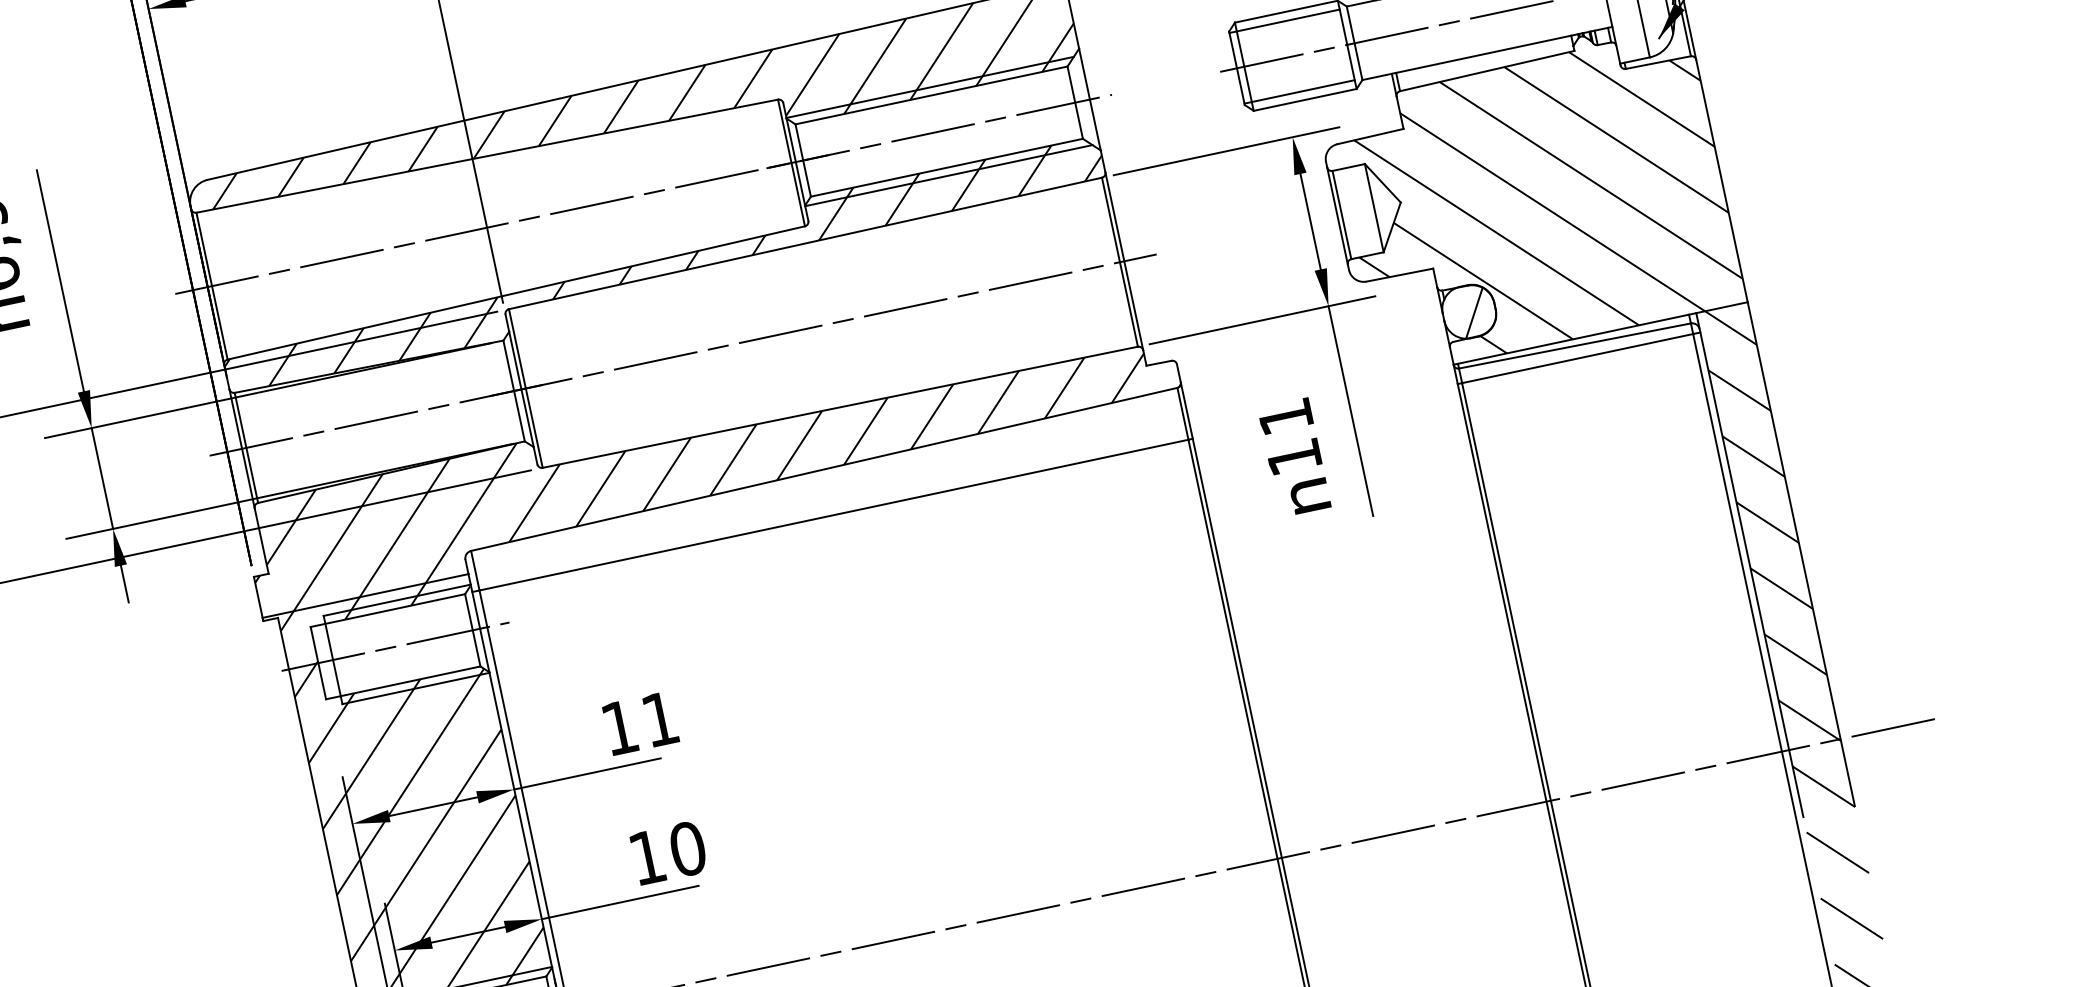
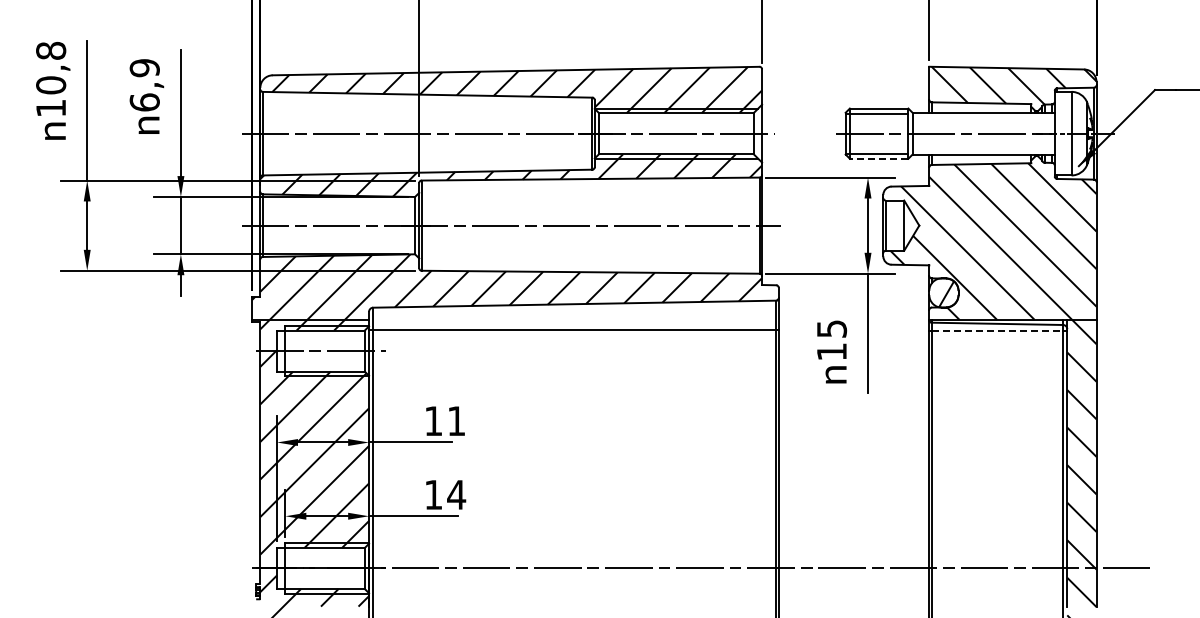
line: (1303, 99) -> (878, 158), solid -> dashed
line: (1577, 359) -> (997, 331), solid -> dashed
text: (1286, 415) -> (832, 328), 11 -> 15
text: (687, 848) -> (456, 494), 10 -> 14

